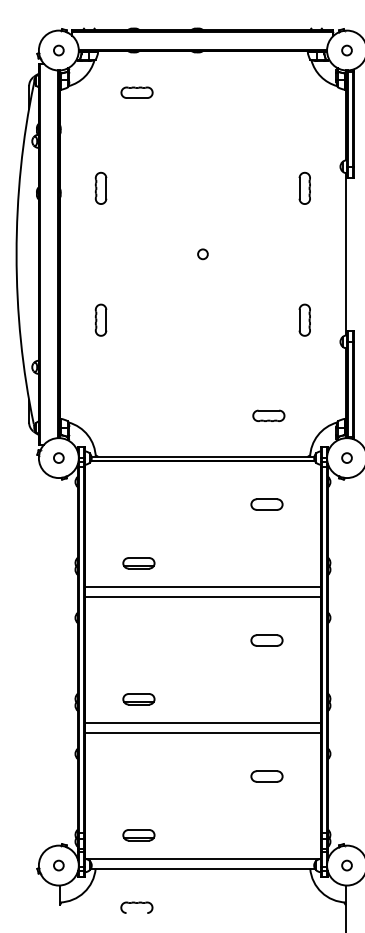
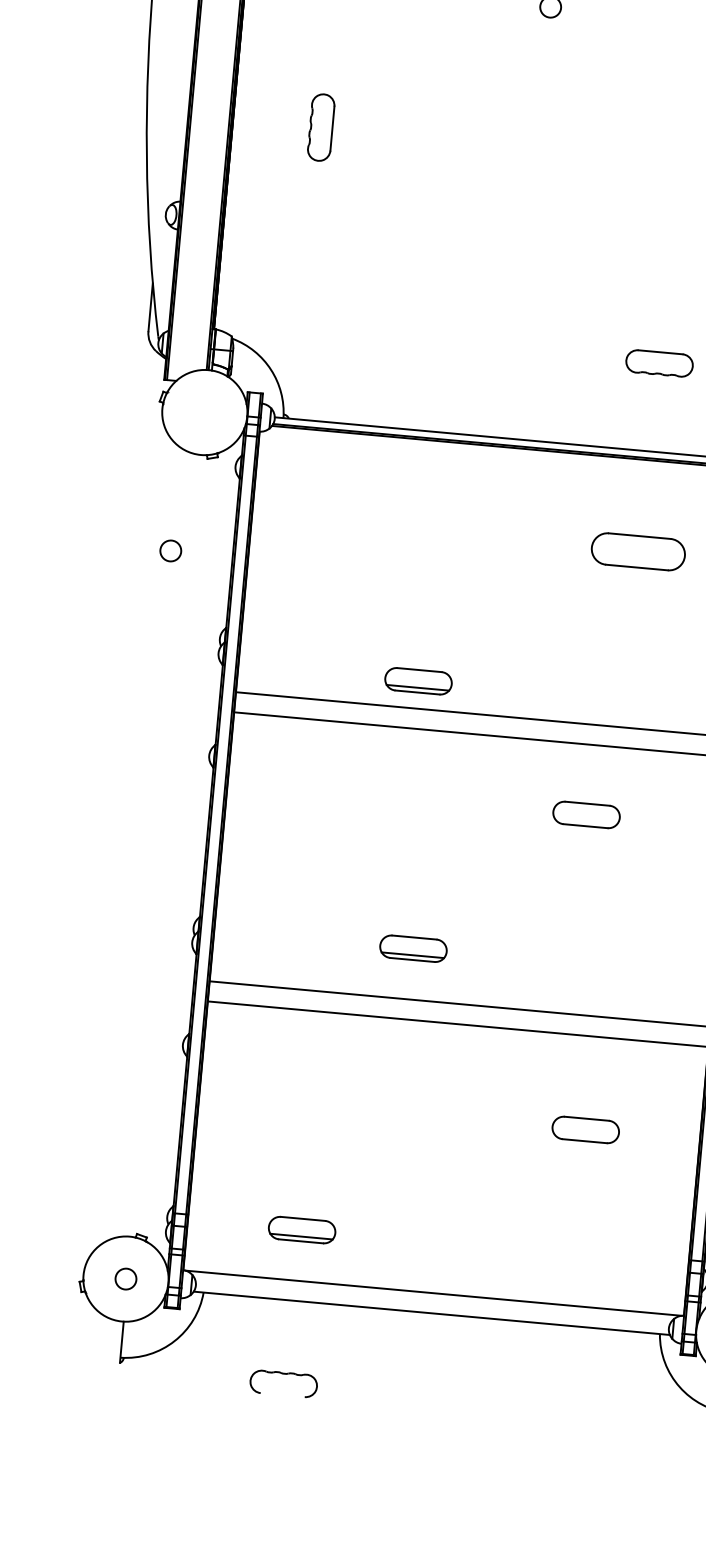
circle: (58, 457) -> (170, 549), moved
part: (266, 504) -> (637, 551), size x1.4
part: (138, 563) -> (417, 681), moved
part: (266, 640) -> (585, 814), moved
part: (138, 699) -> (412, 949), moved

